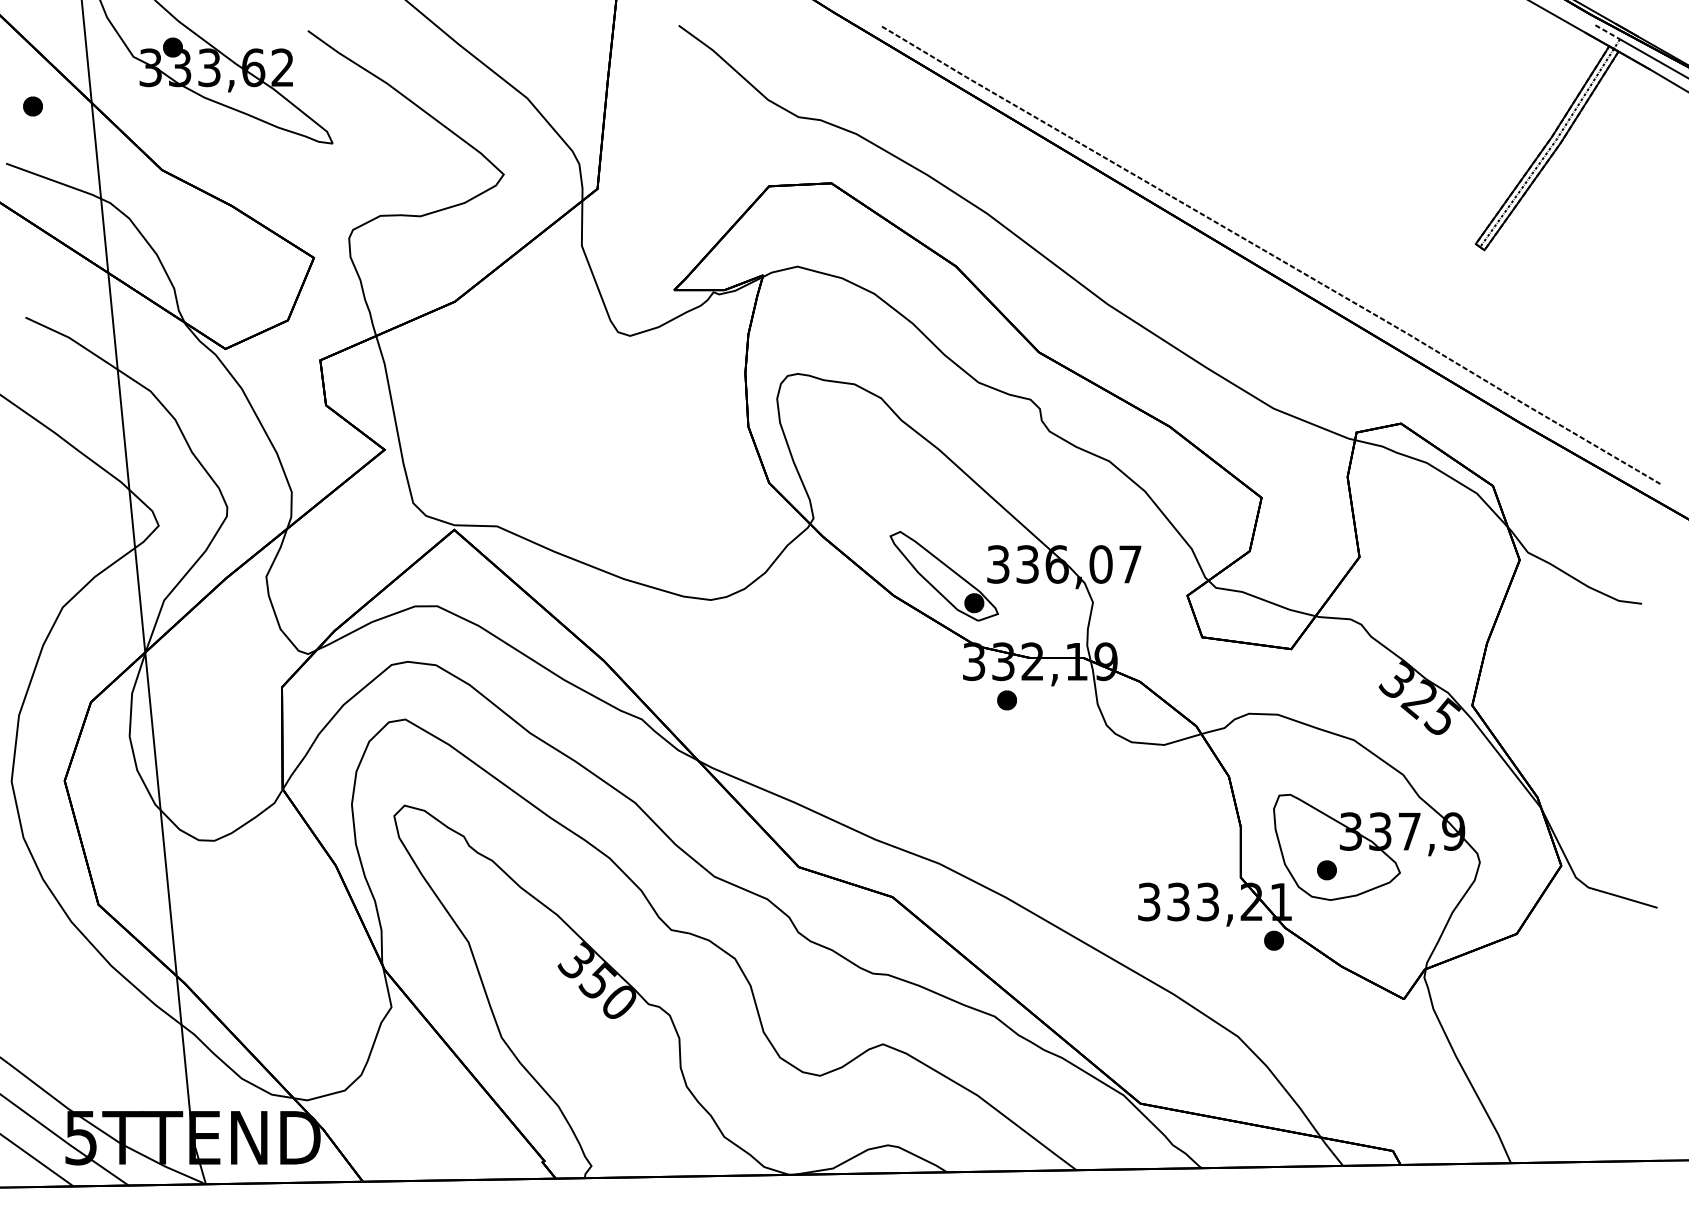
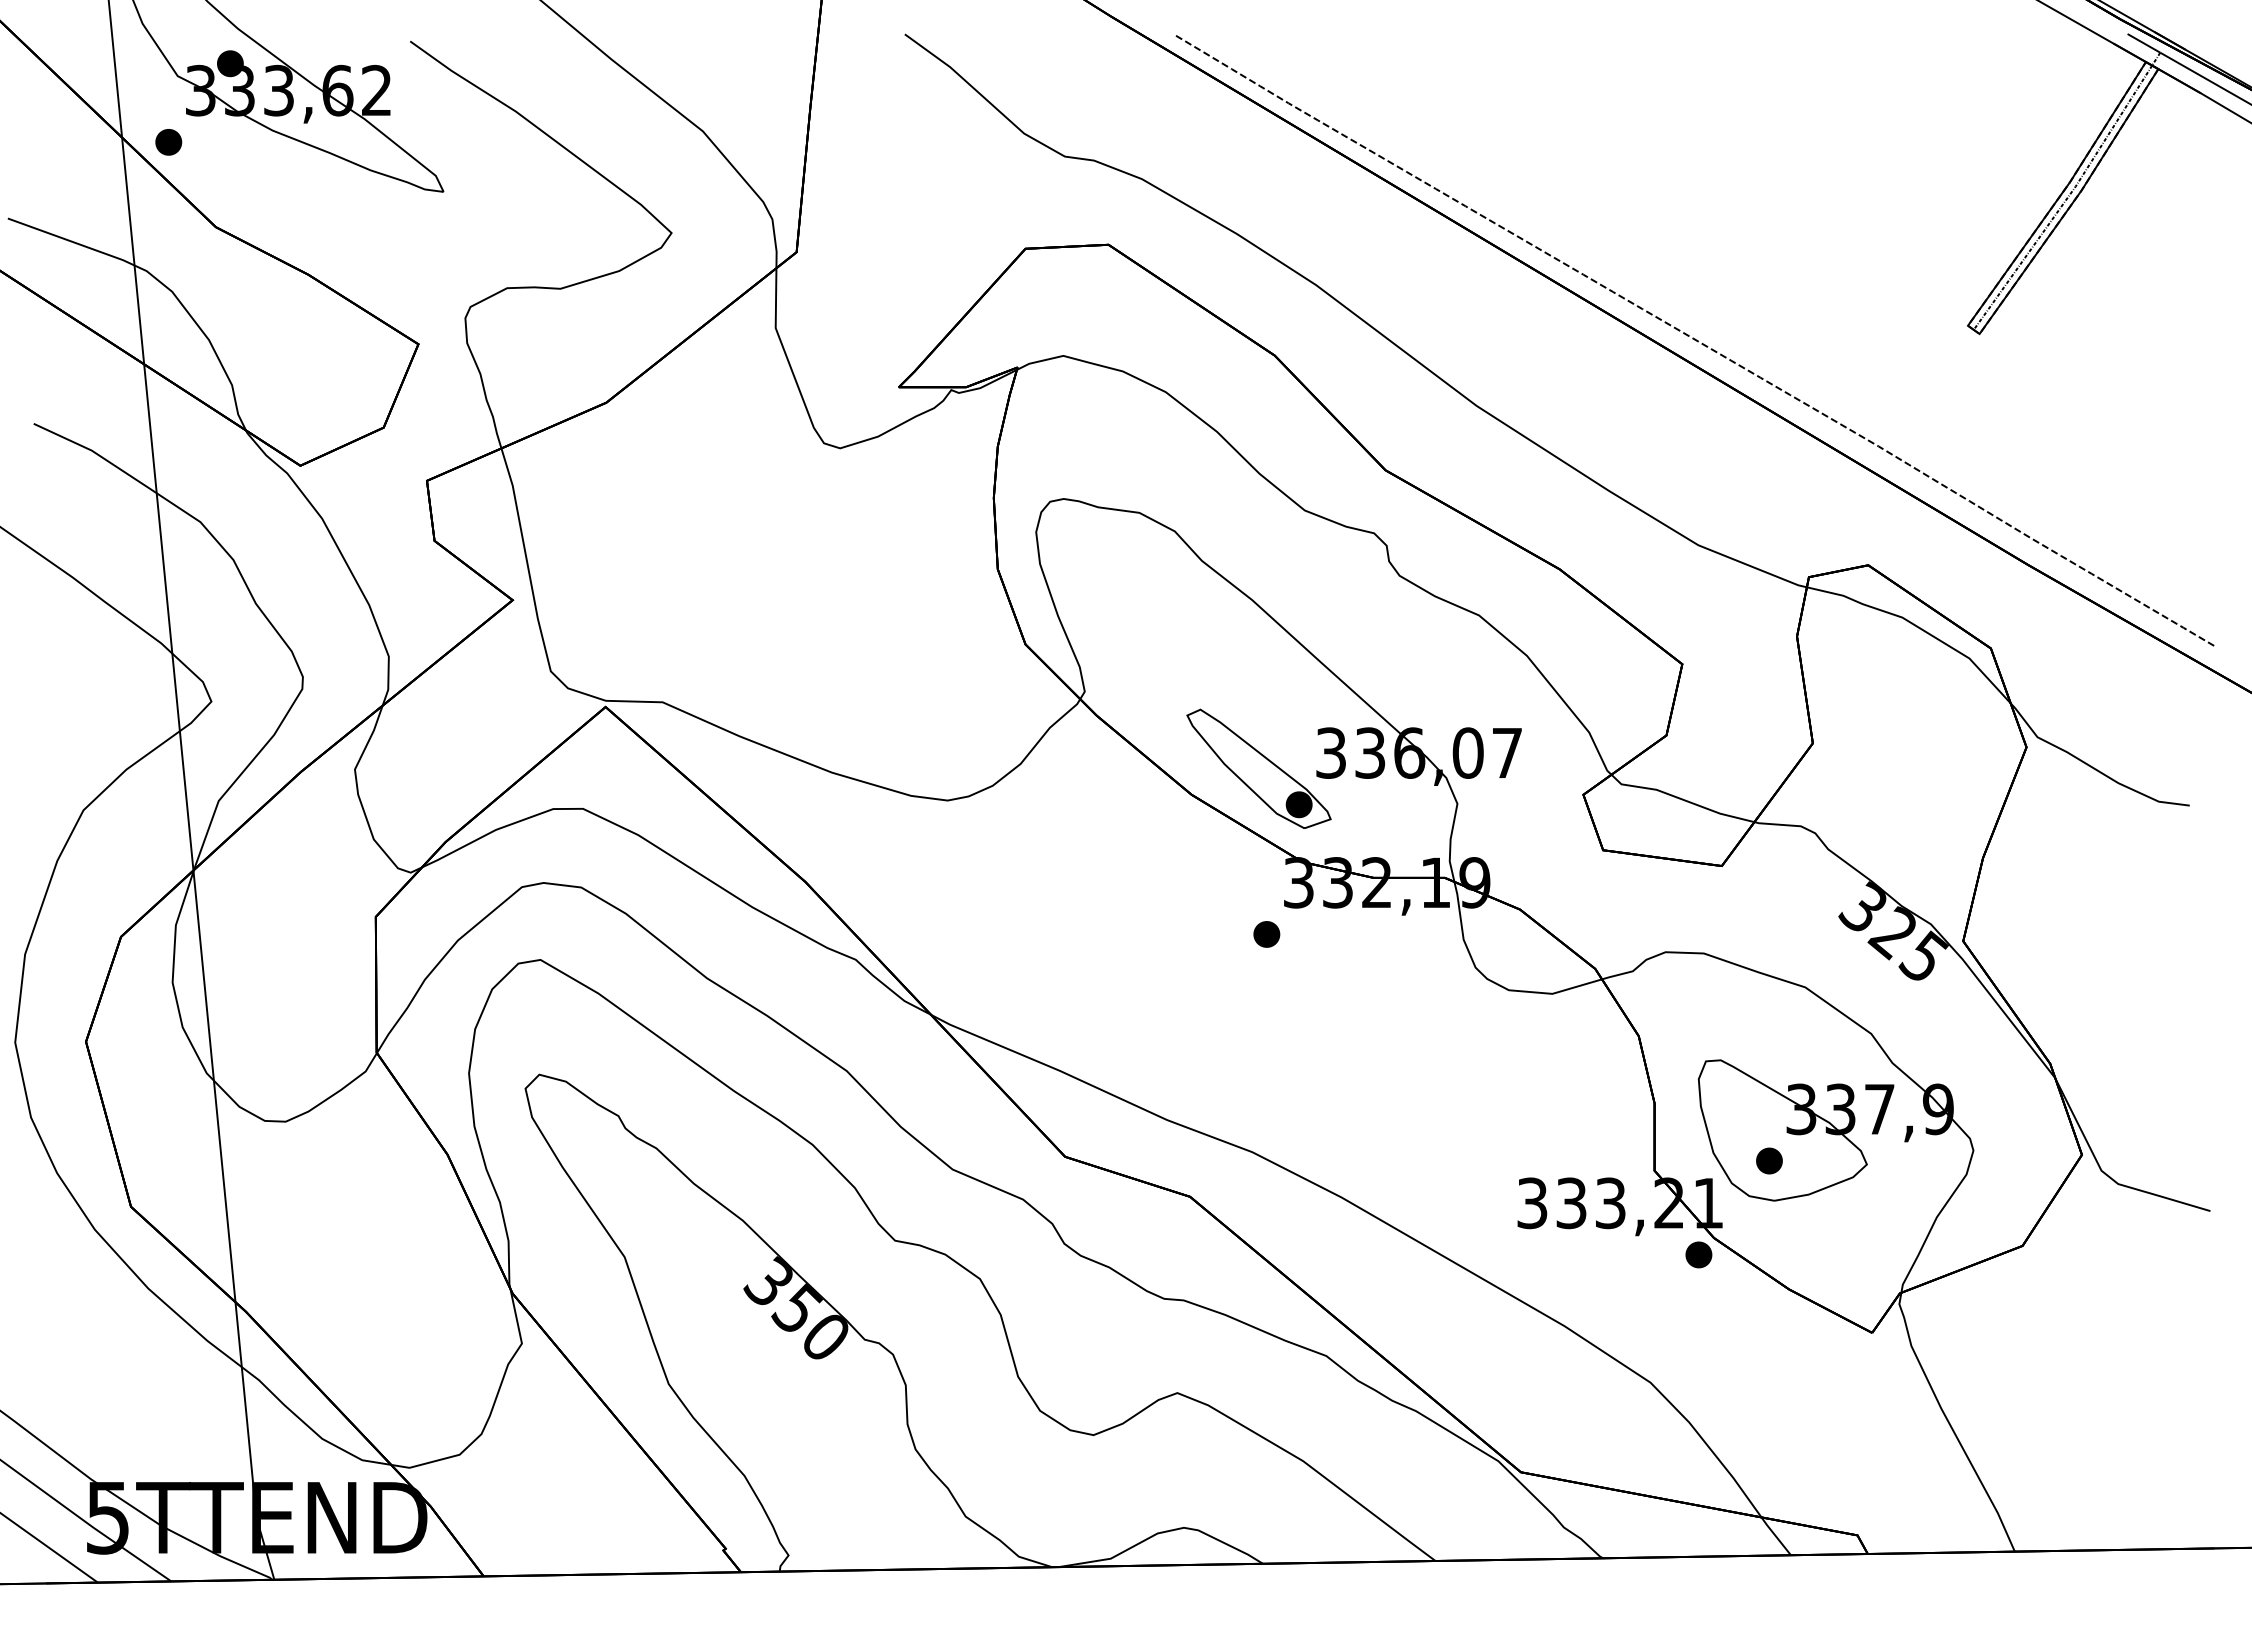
line: (1607, 32) -> (2143, 43), dashed -> solid
part: (32, 106) -> (168, 142), moved
part: (1006, 700) -> (1266, 934), moved

